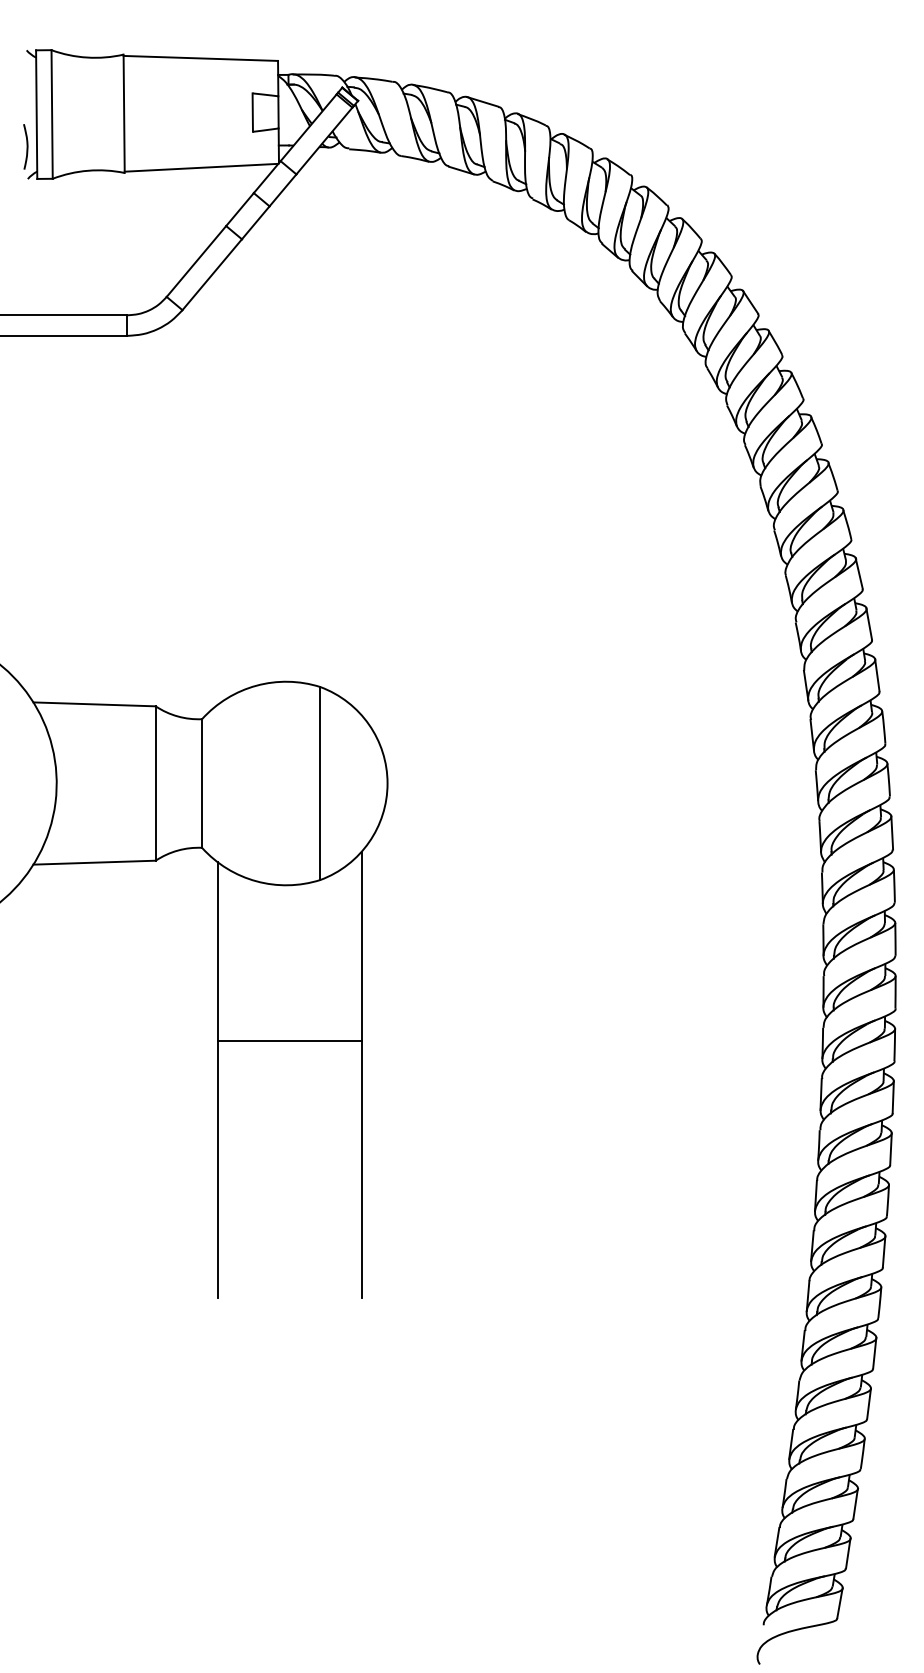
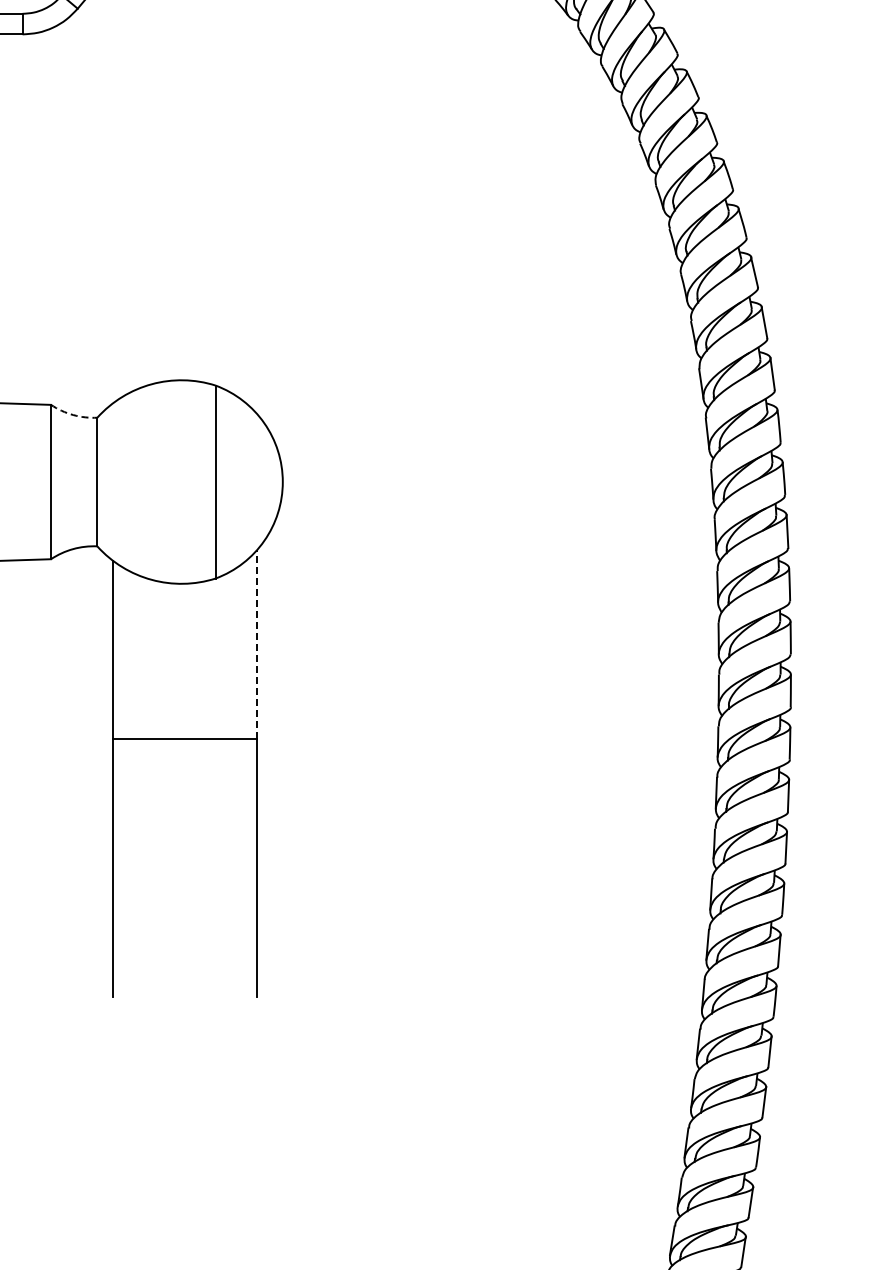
arc: (177, 716) -> (72, 415), solid -> dashed
line: (361, 945) -> (256, 644), solid -> dashed

